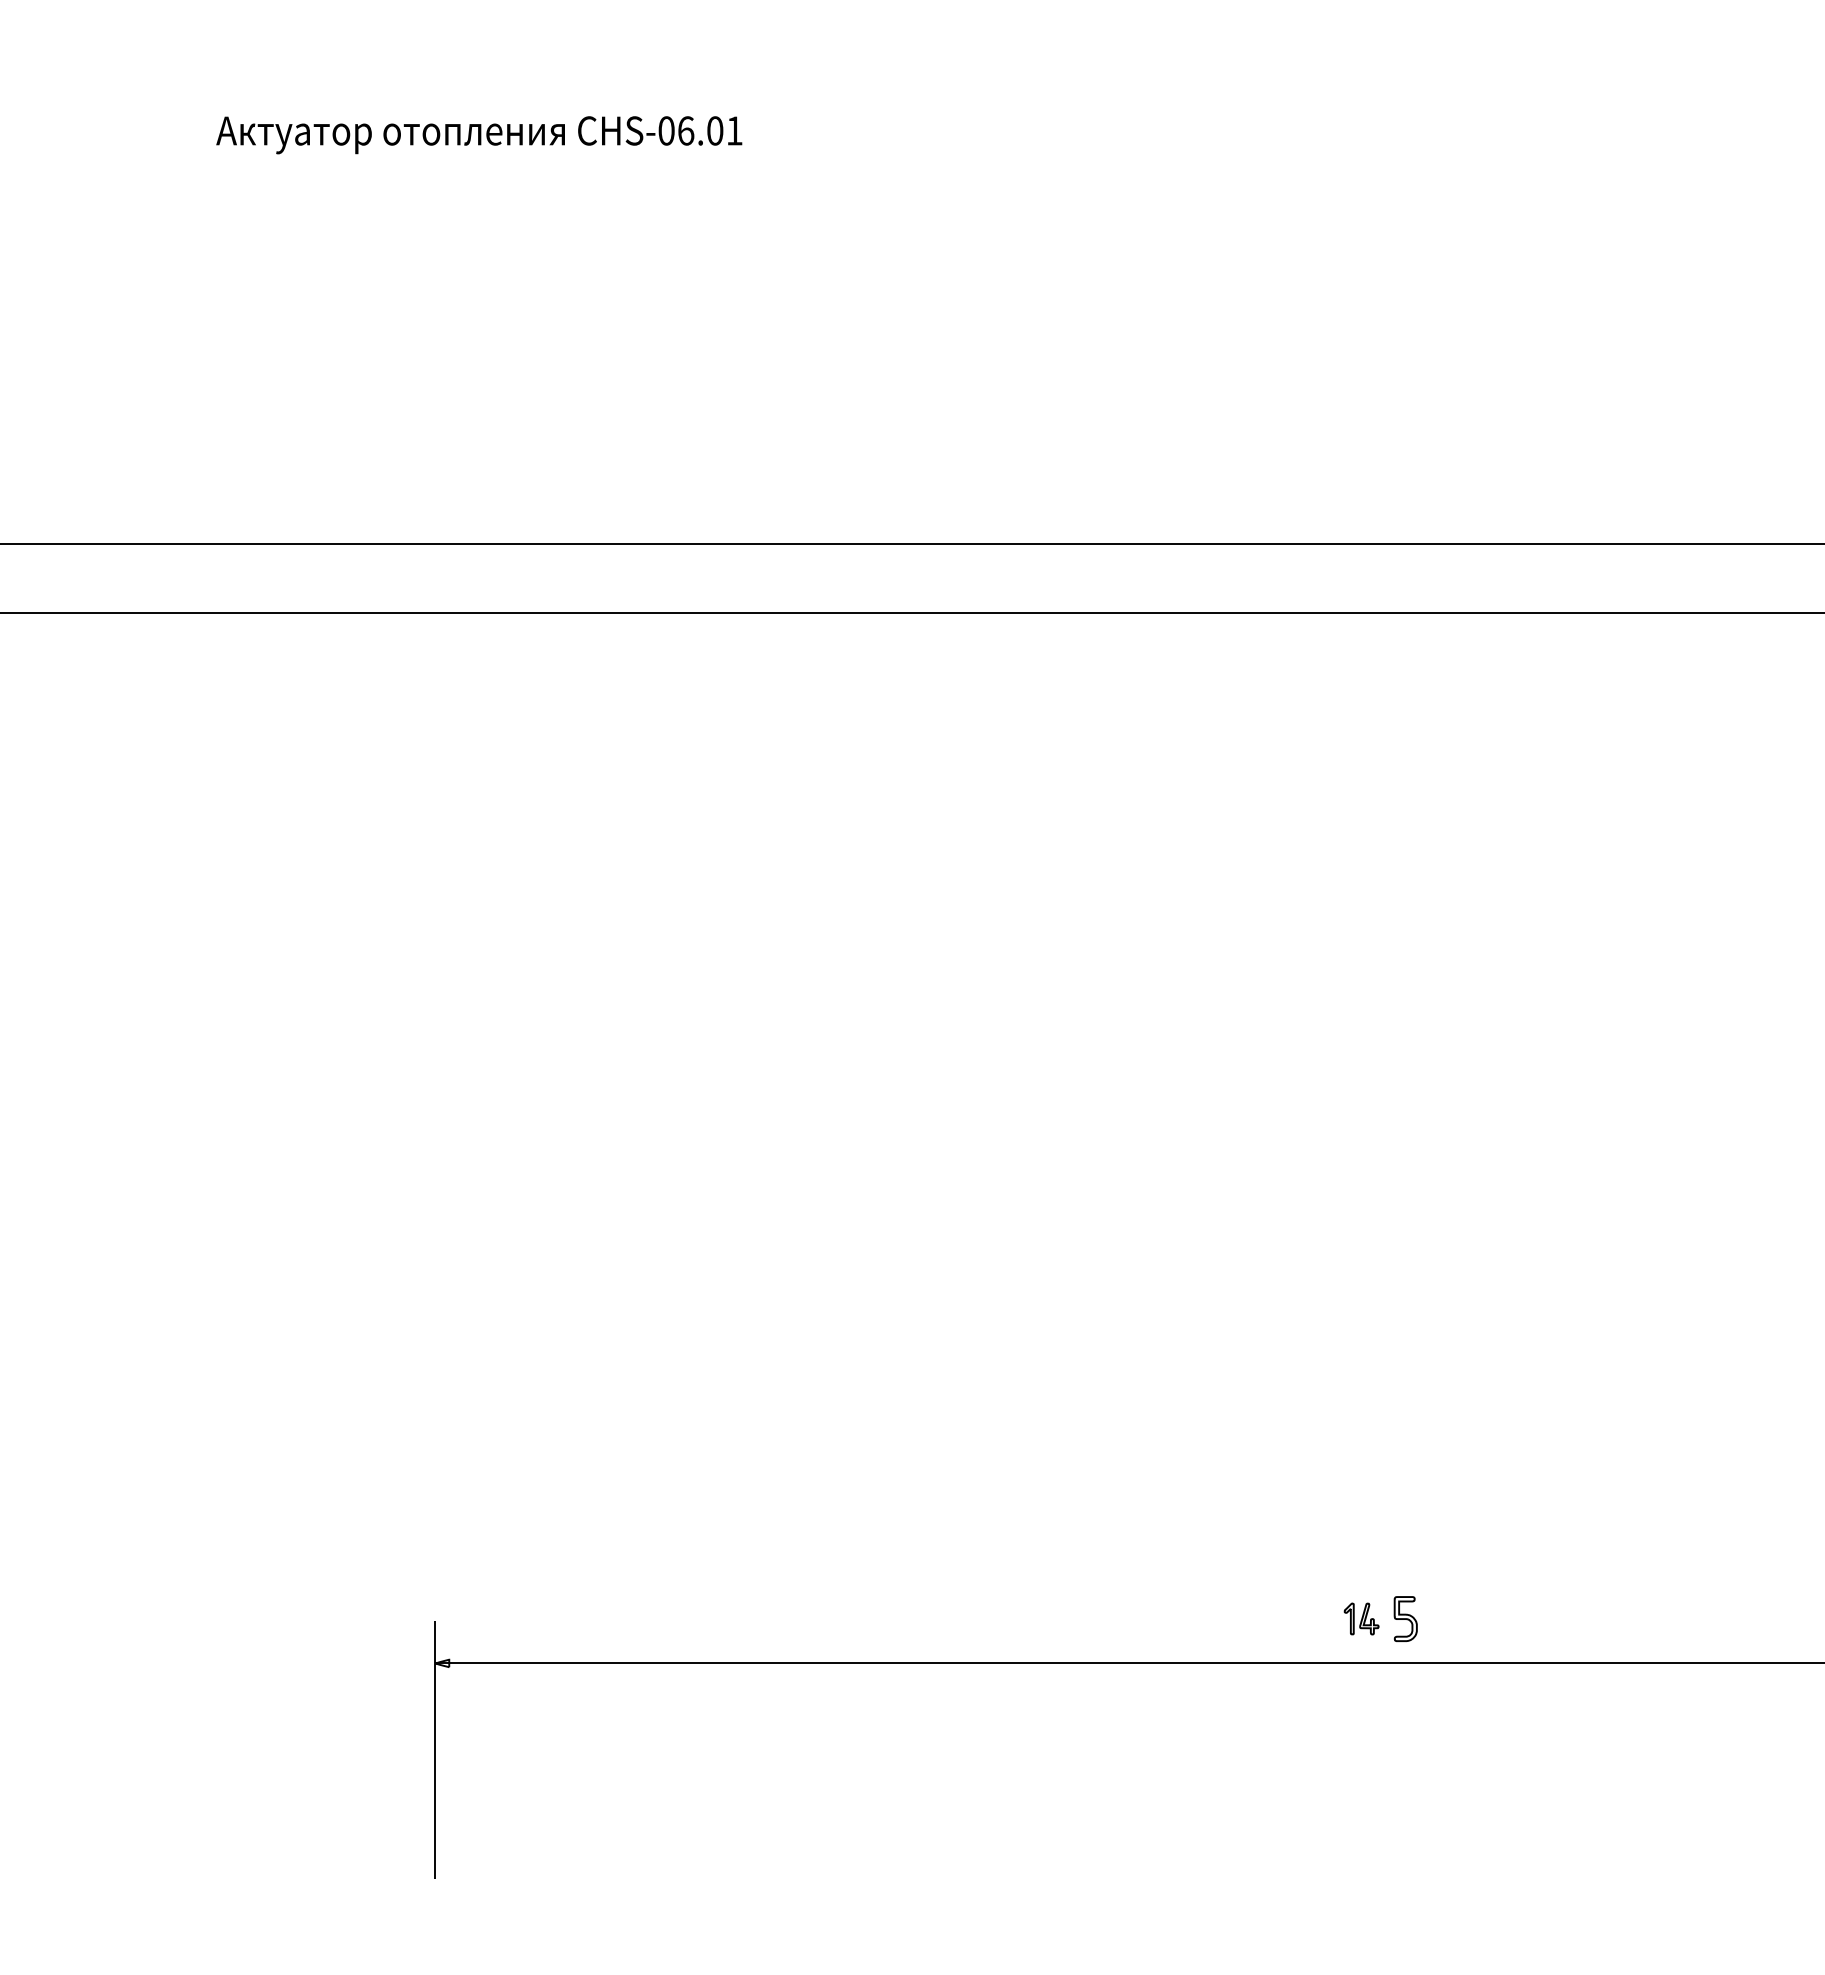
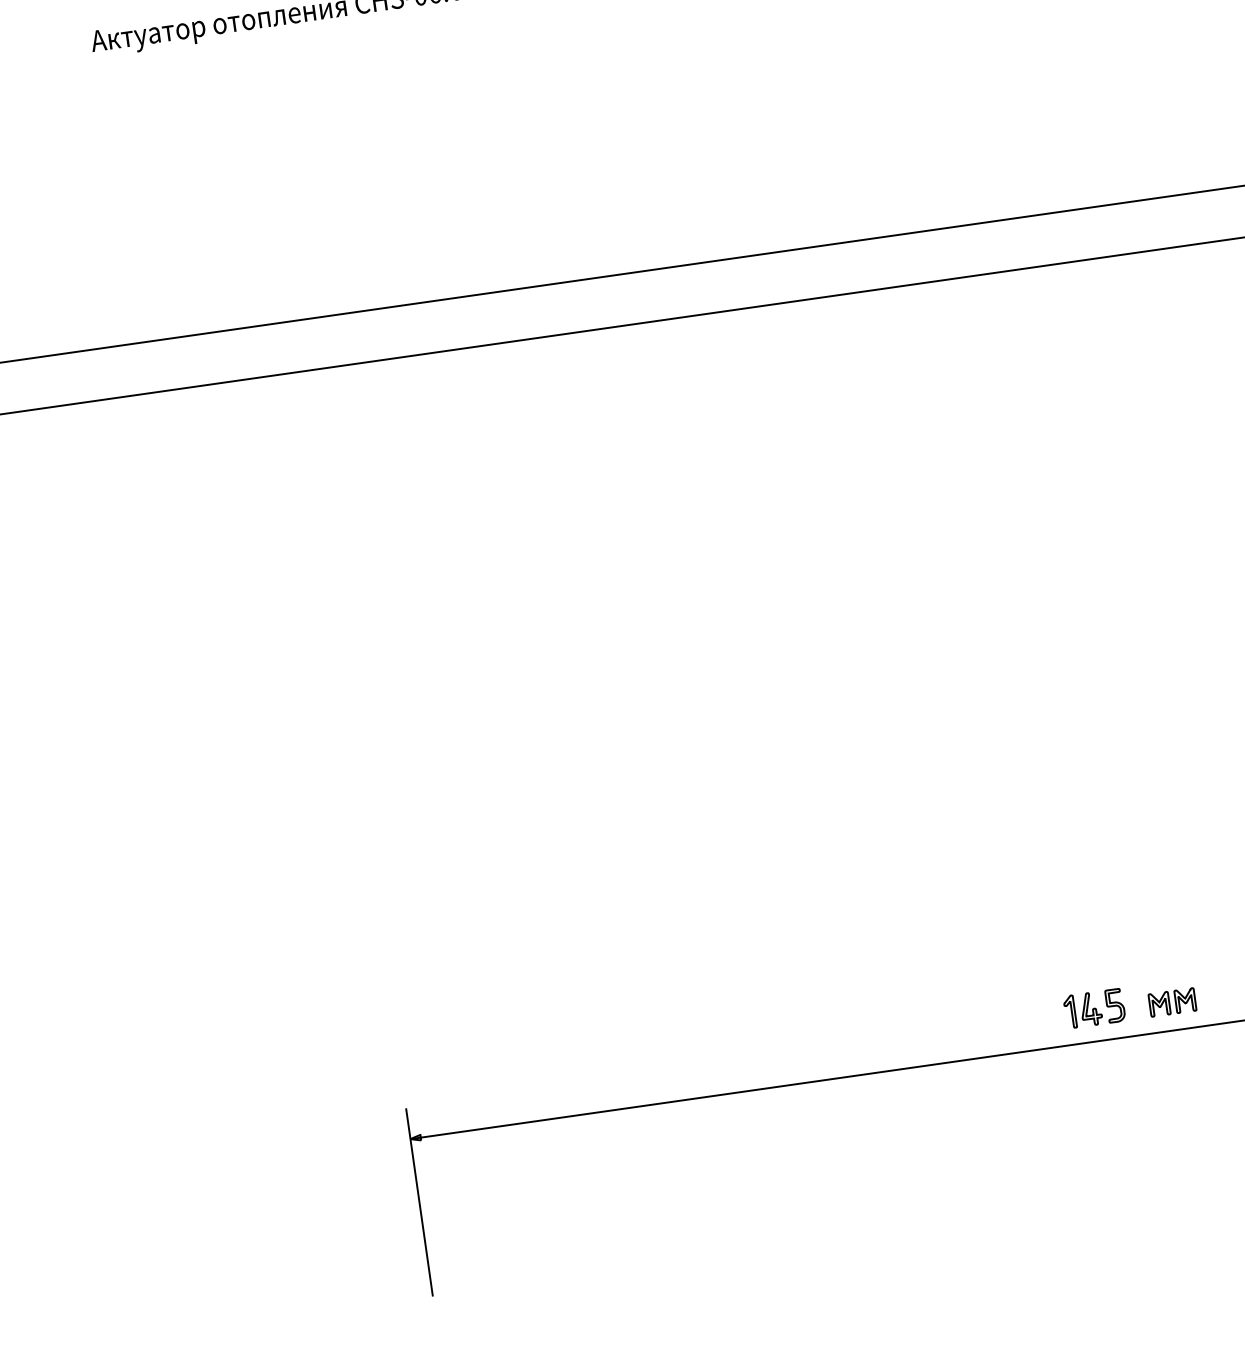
part: (1361, 1618) -> (1082, 1009), size x1.43
part: (1482, 1625) -> (1172, 1002), added

